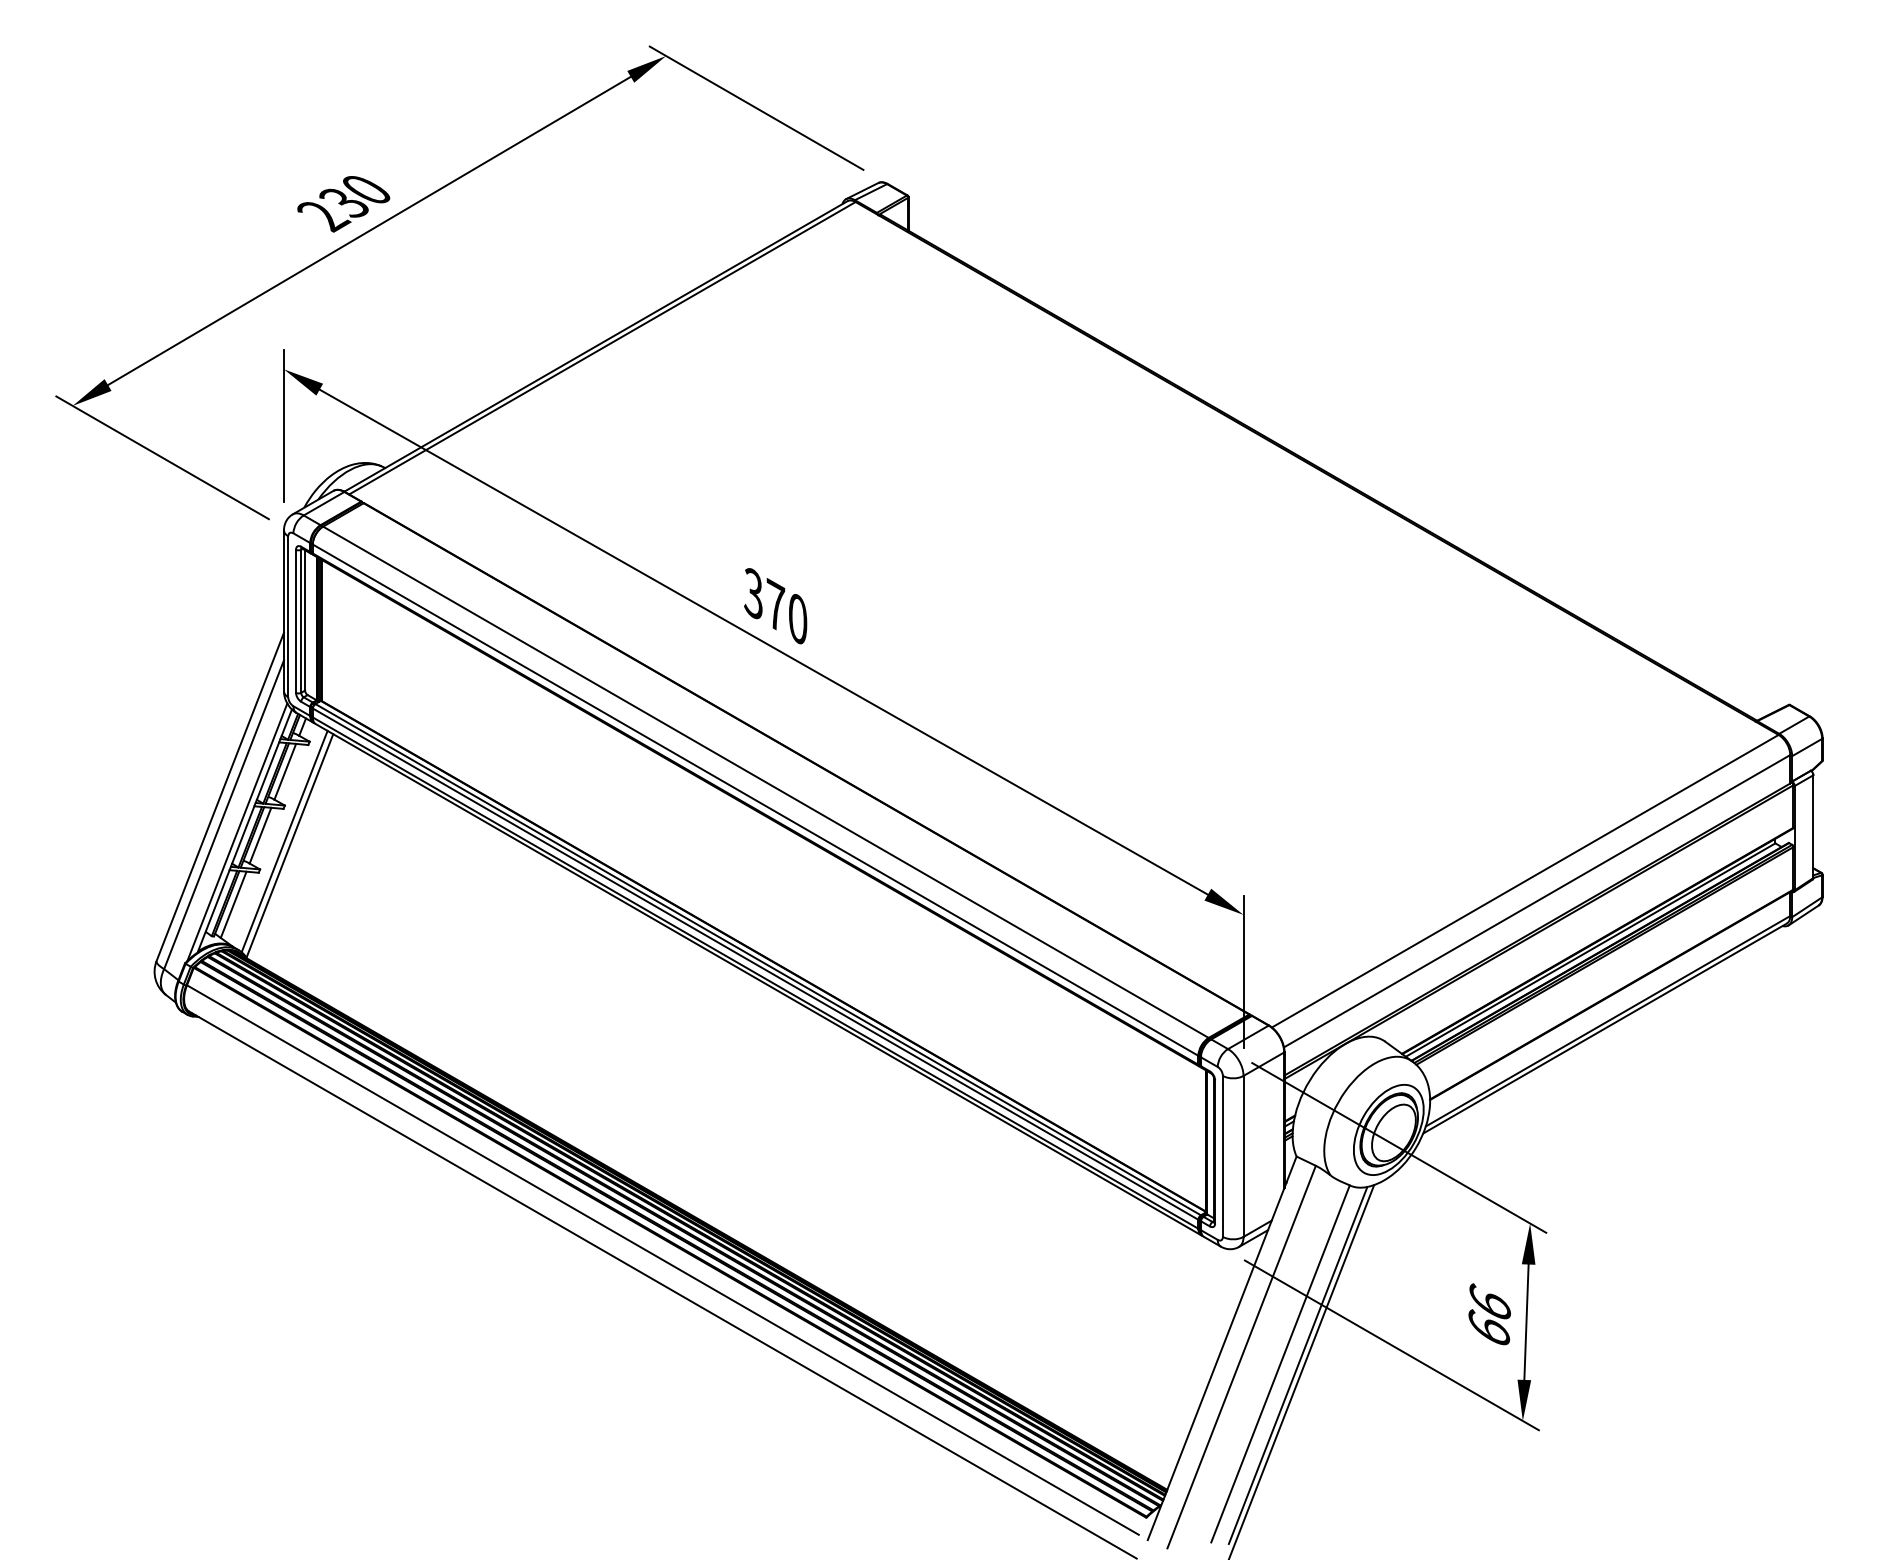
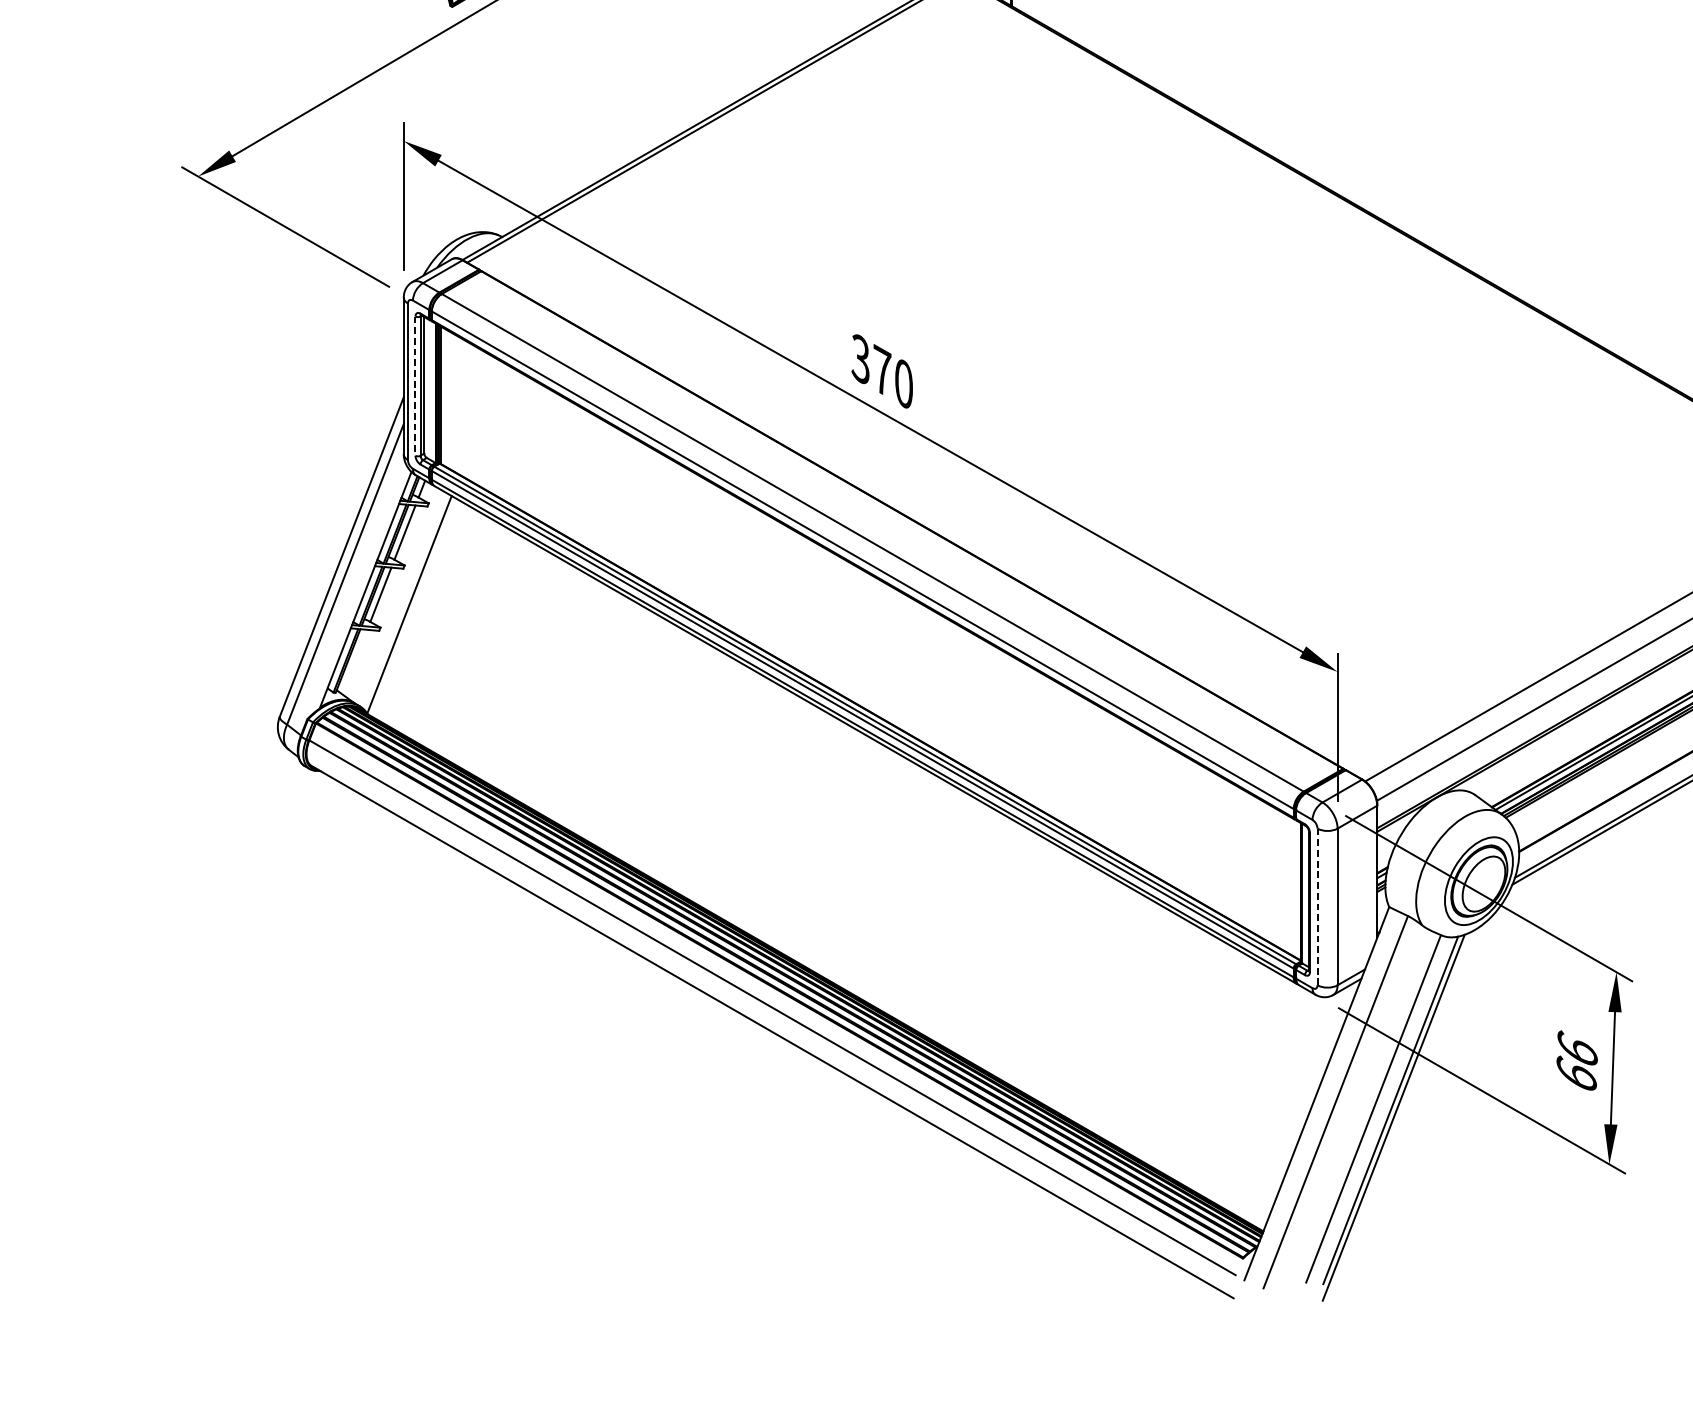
line: (296, 621) -> (415, 386), solid -> dashed
line: (237, 831) -> (358, 590), removed
line: (284, 841) -> (404, 600), removed
line: (233, 904) -> (354, 661), removed
line: (1222, 1156) -> (1317, 907), solid -> dashed

